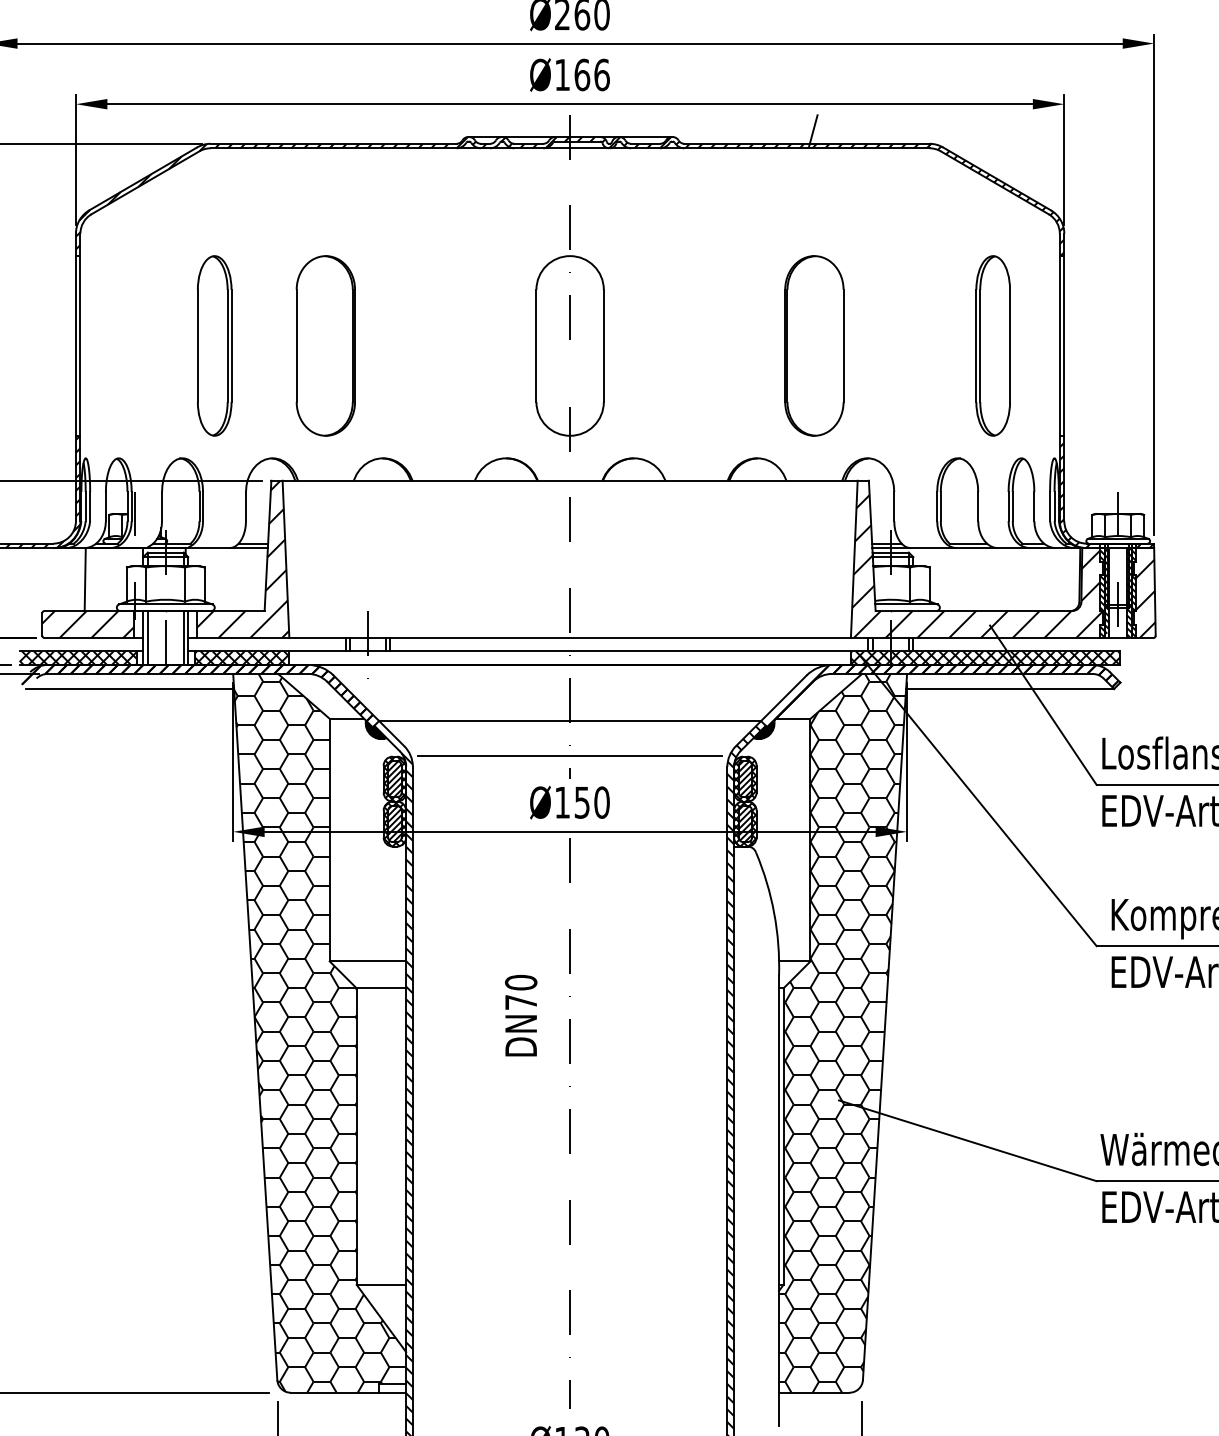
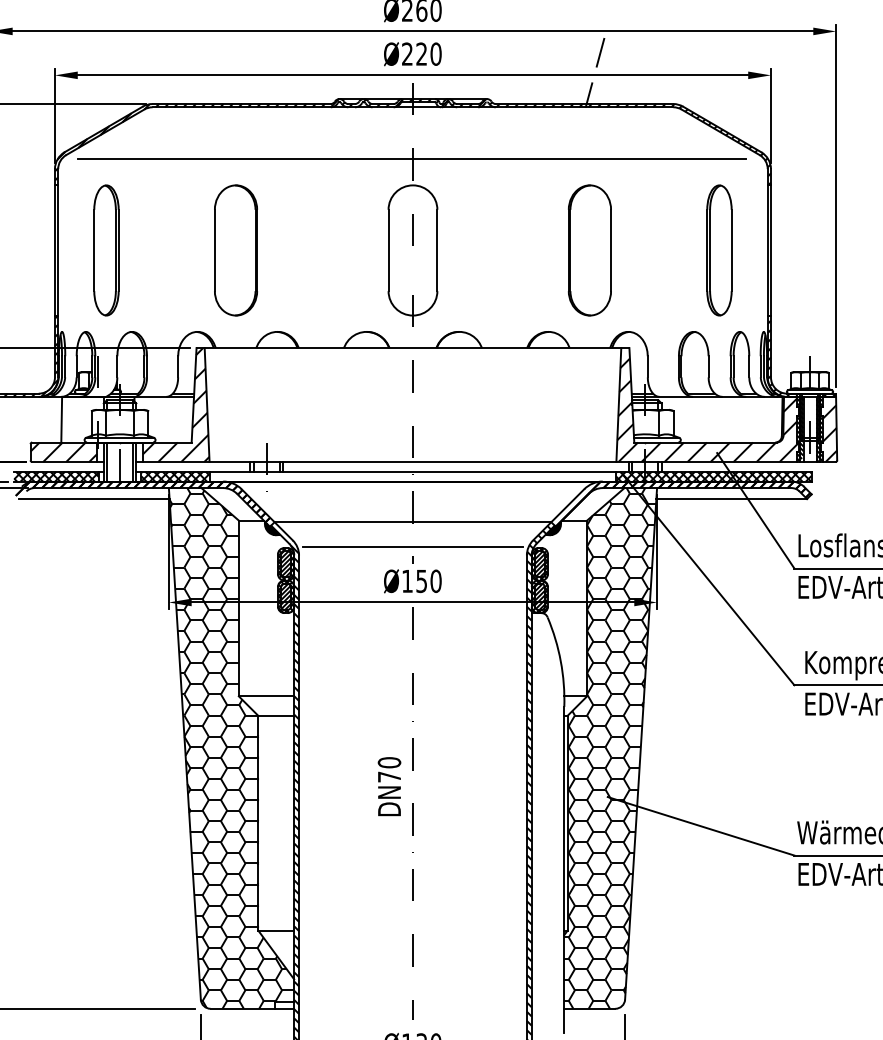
line: (828, 72) -> (600, 52), added
text: (581, 74) -> (421, 53), Ø166 -> Ø220
line: (569, 220) -> (412, 159), added
part: (214, 345) -> (106, 250), moved
text: (521, 1015) -> (389, 786), moved

